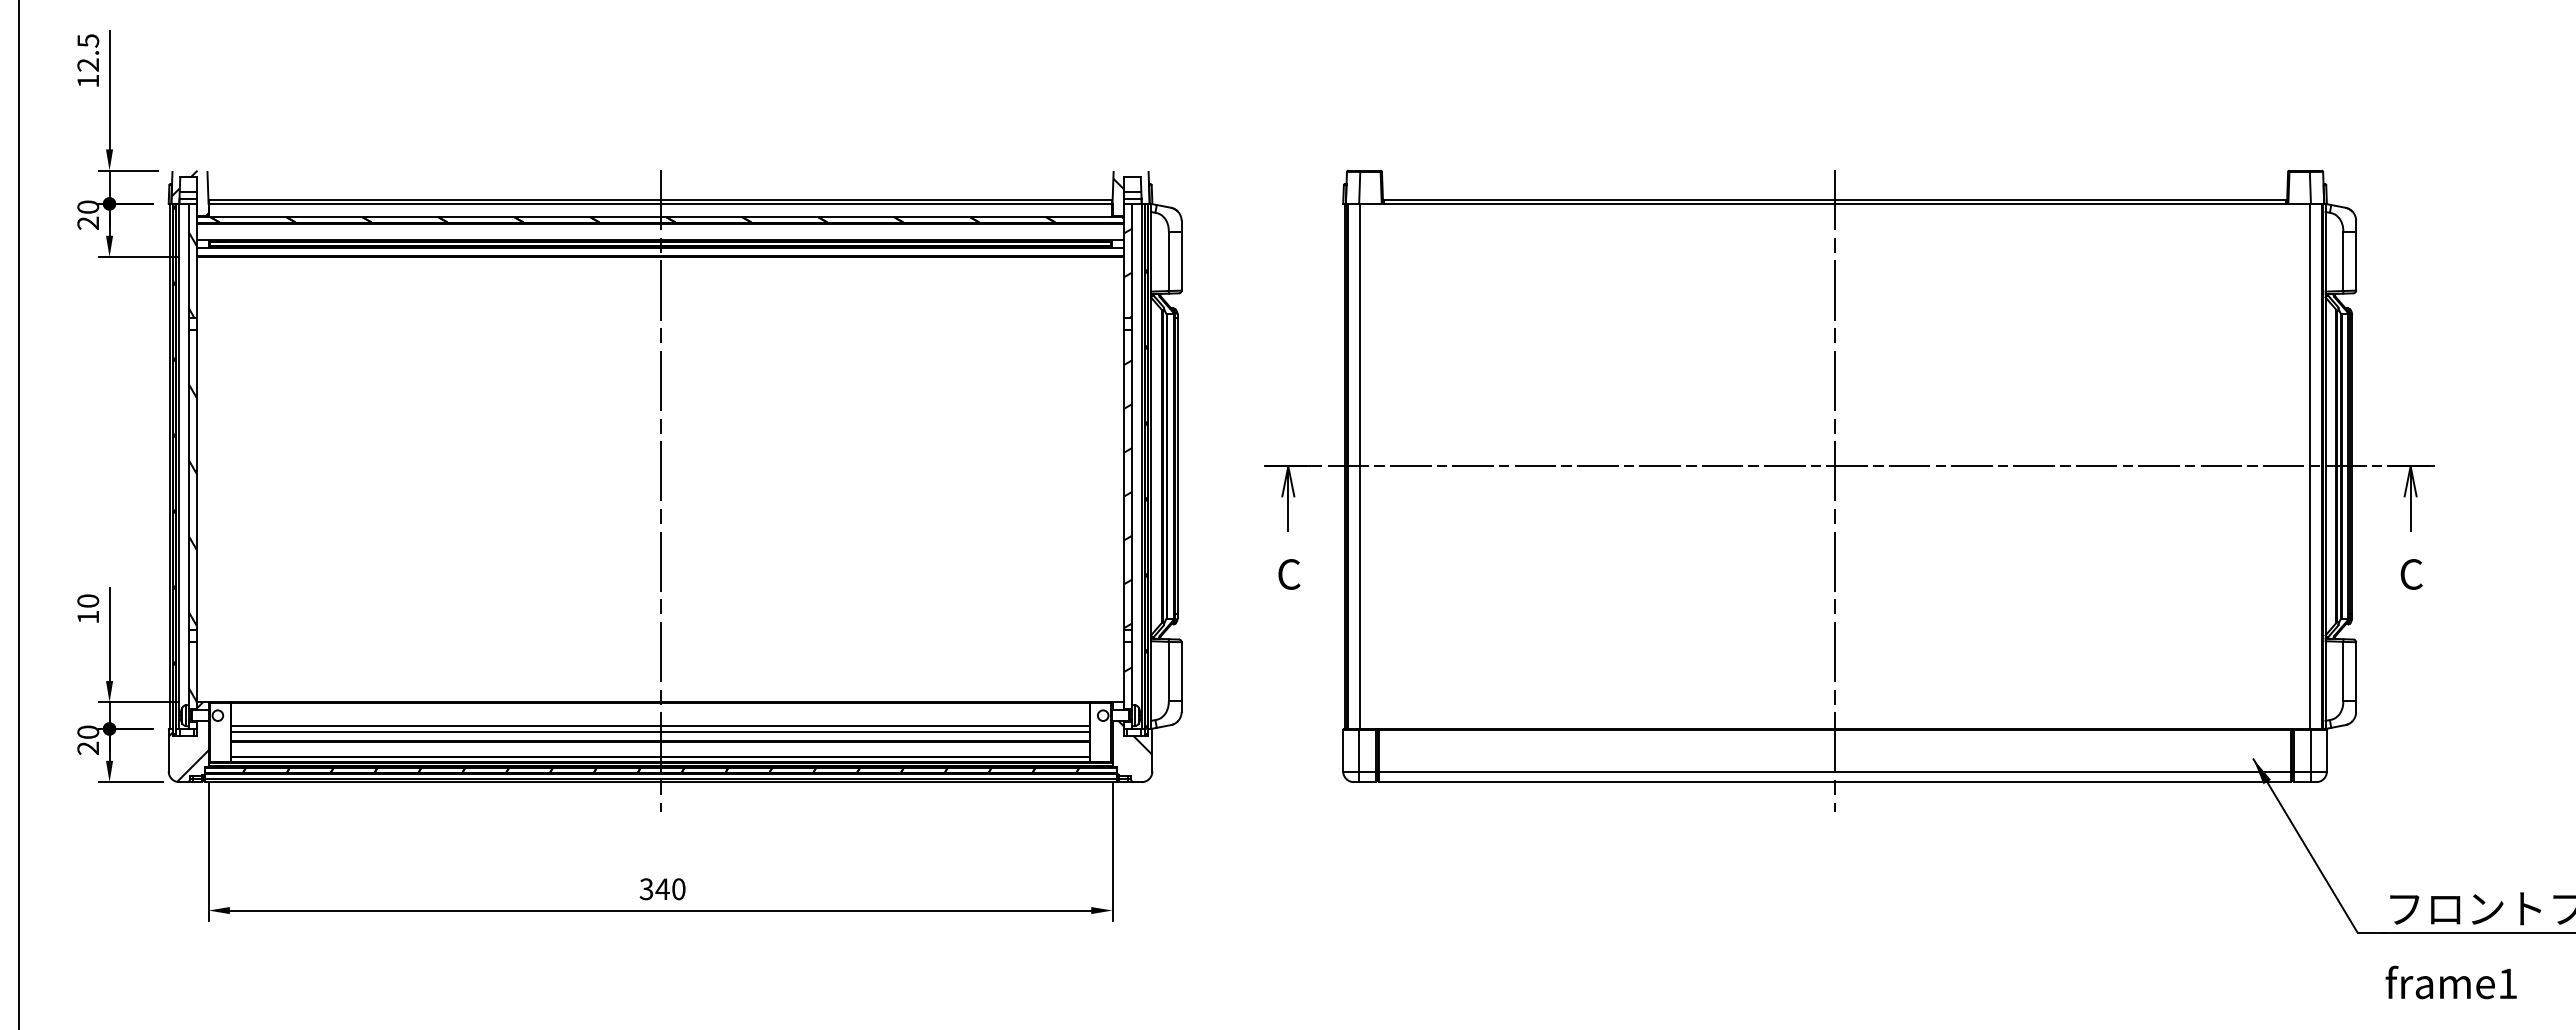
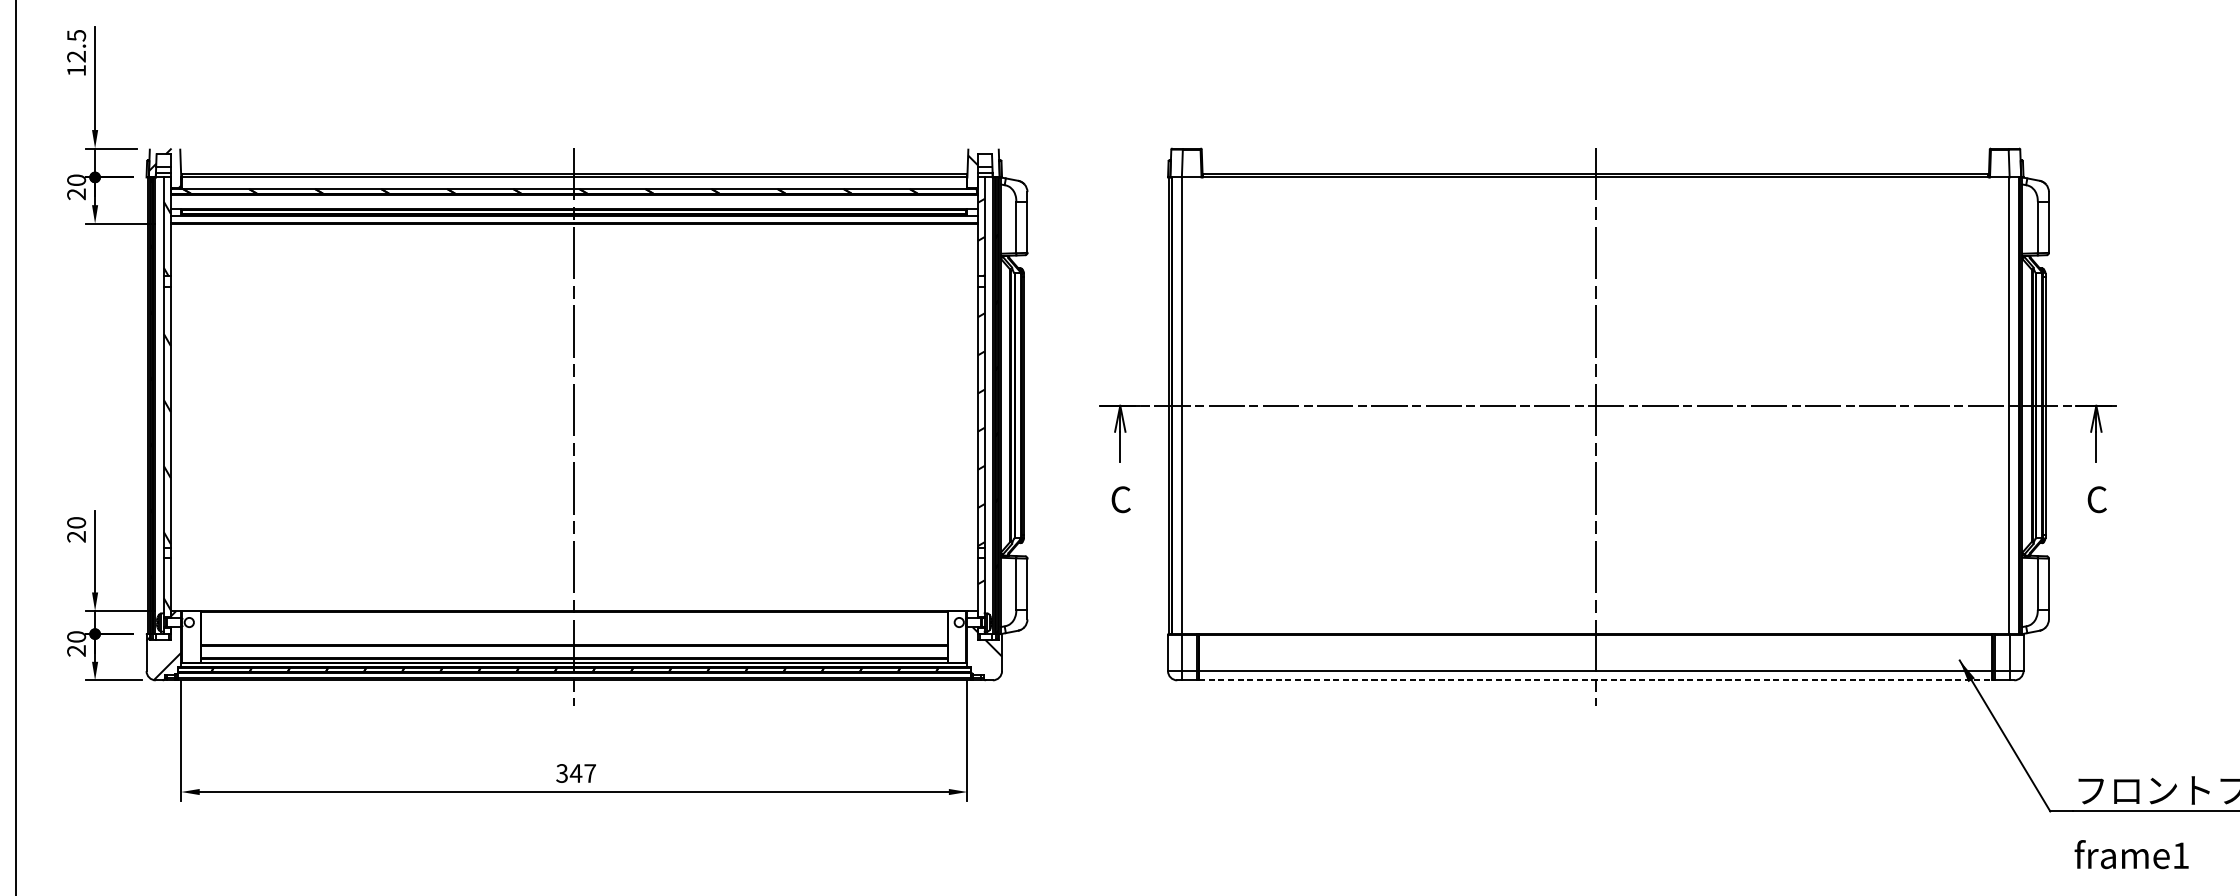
text: (87, 616) -> (75, 536), 10 -> 20
line: (660, 726) -> (574, 631), removed
line: (660, 731) -> (574, 636), removed
line: (1835, 782) -> (1596, 680), solid -> dashed
text: (678, 889) -> (589, 773), 340 -> 347

